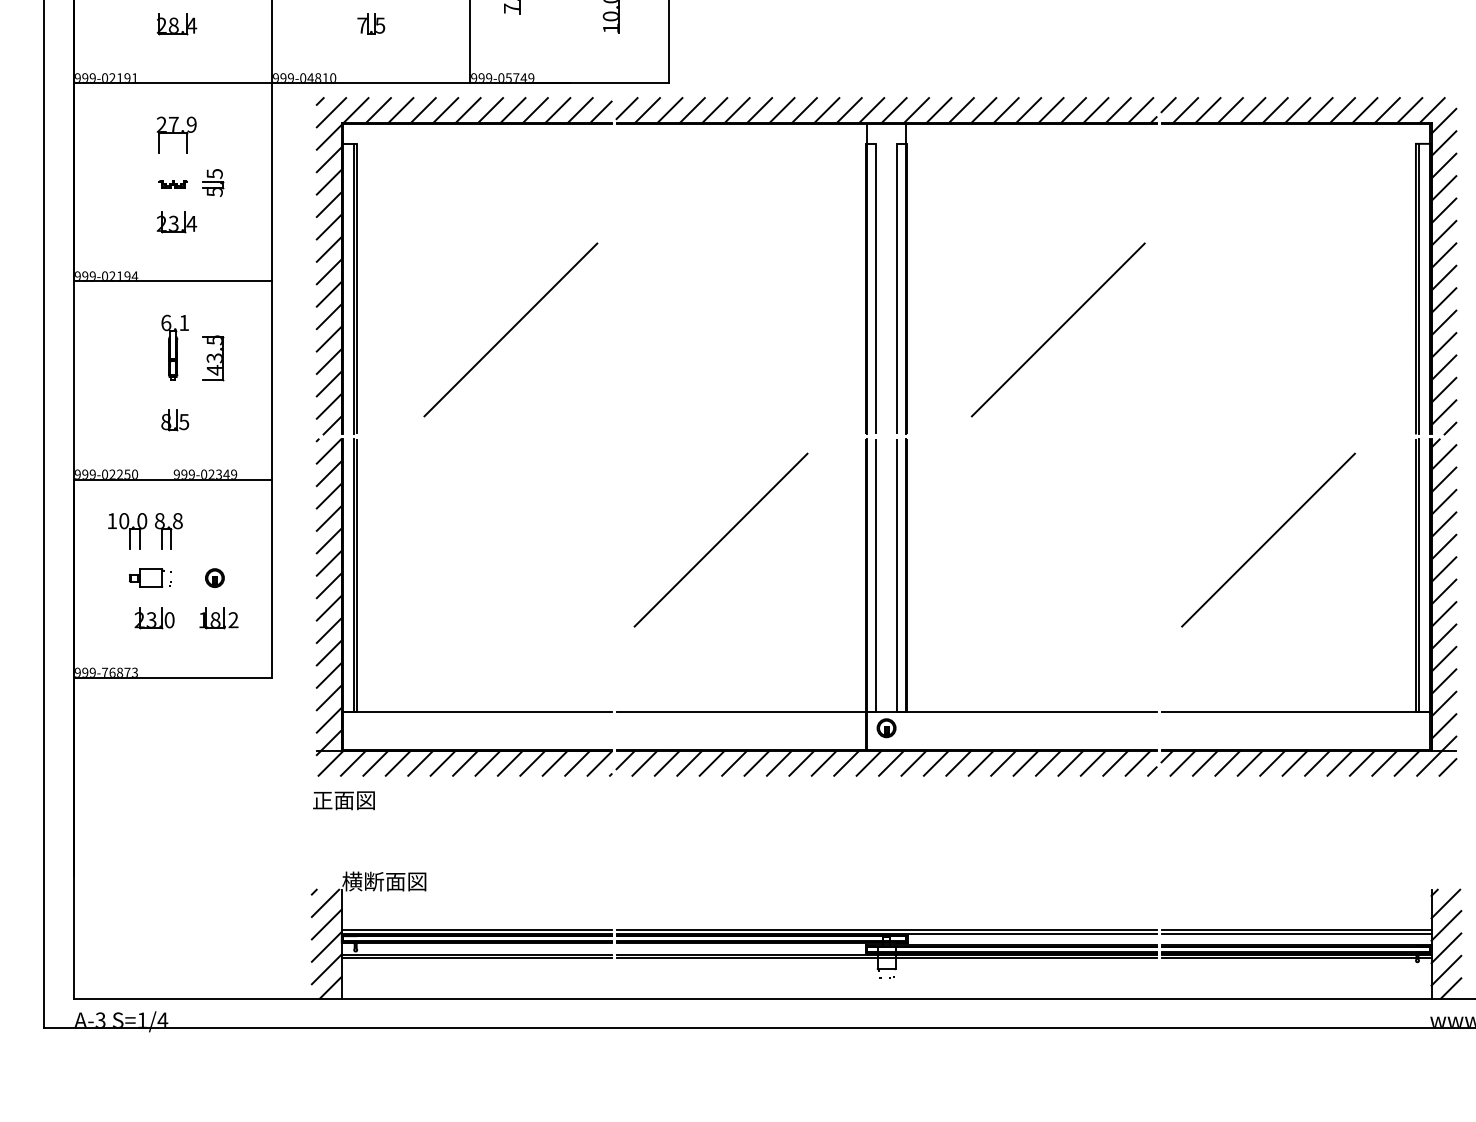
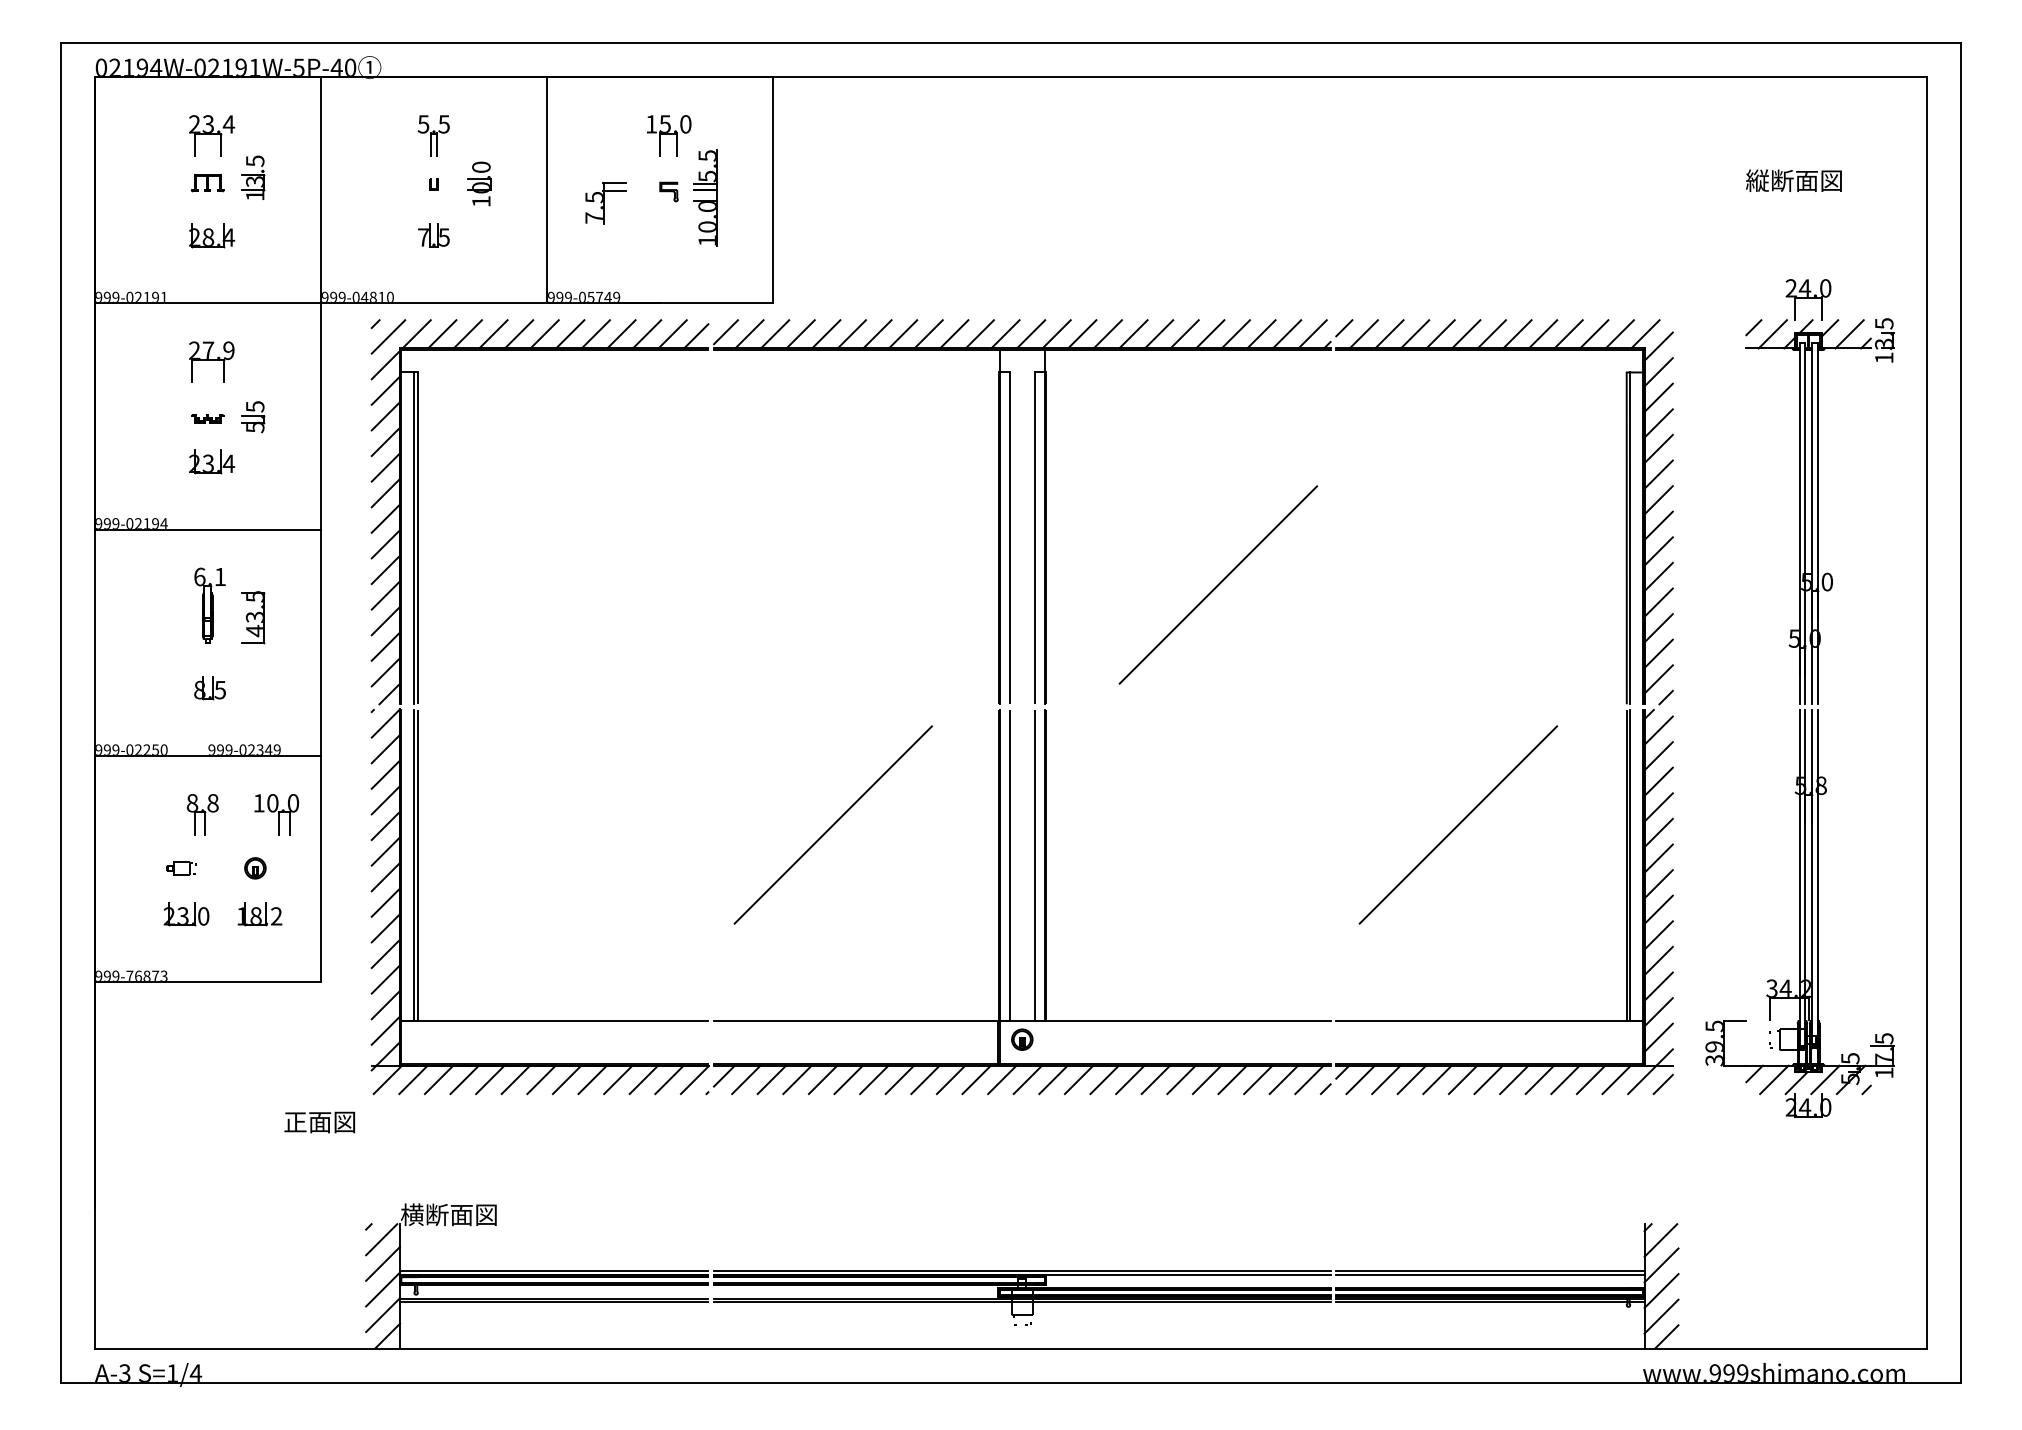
line: (510, 329) -> (592, 584), removed
part: (127, 530) -> (276, 814), moved
part: (150, 578) -> (181, 868), size x0.6
text: (343, 800) -> (319, 1122), moved

